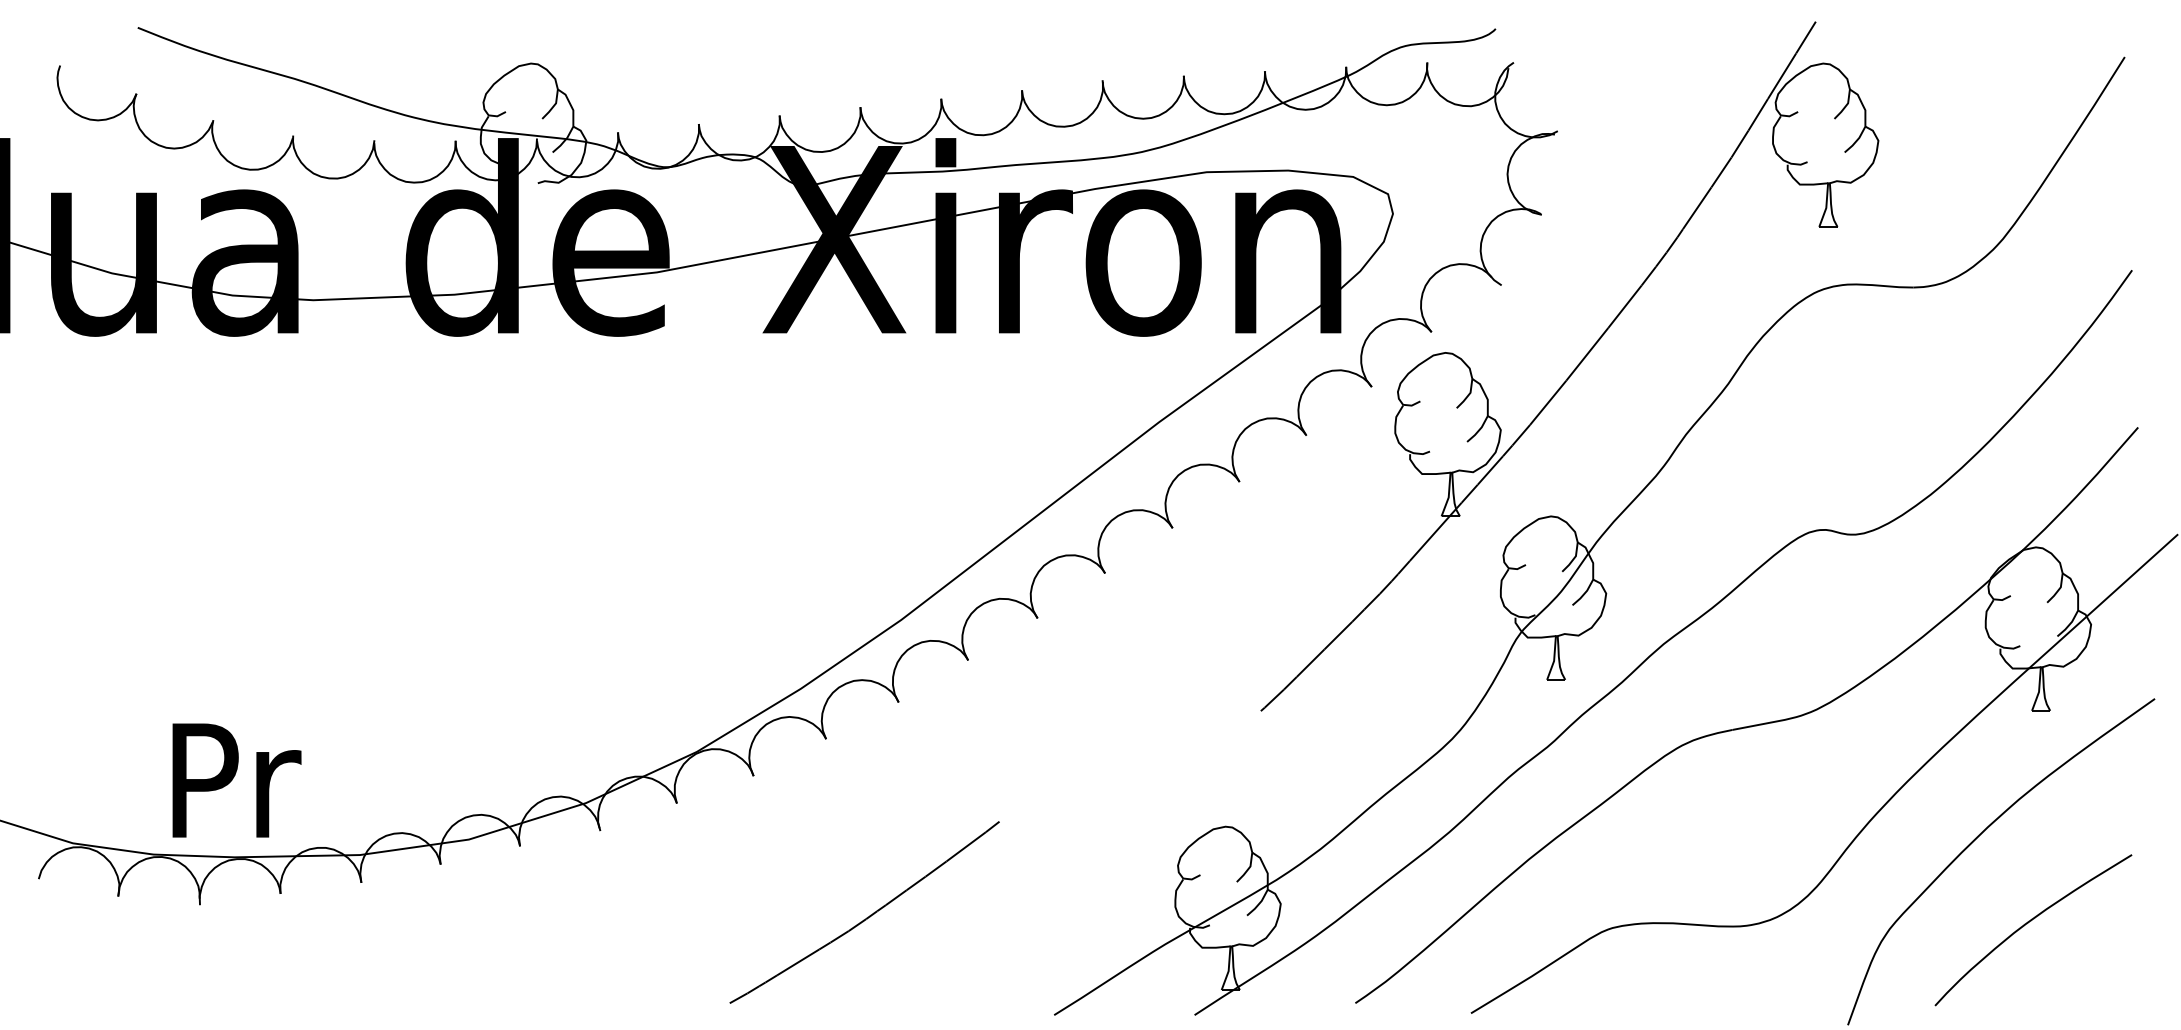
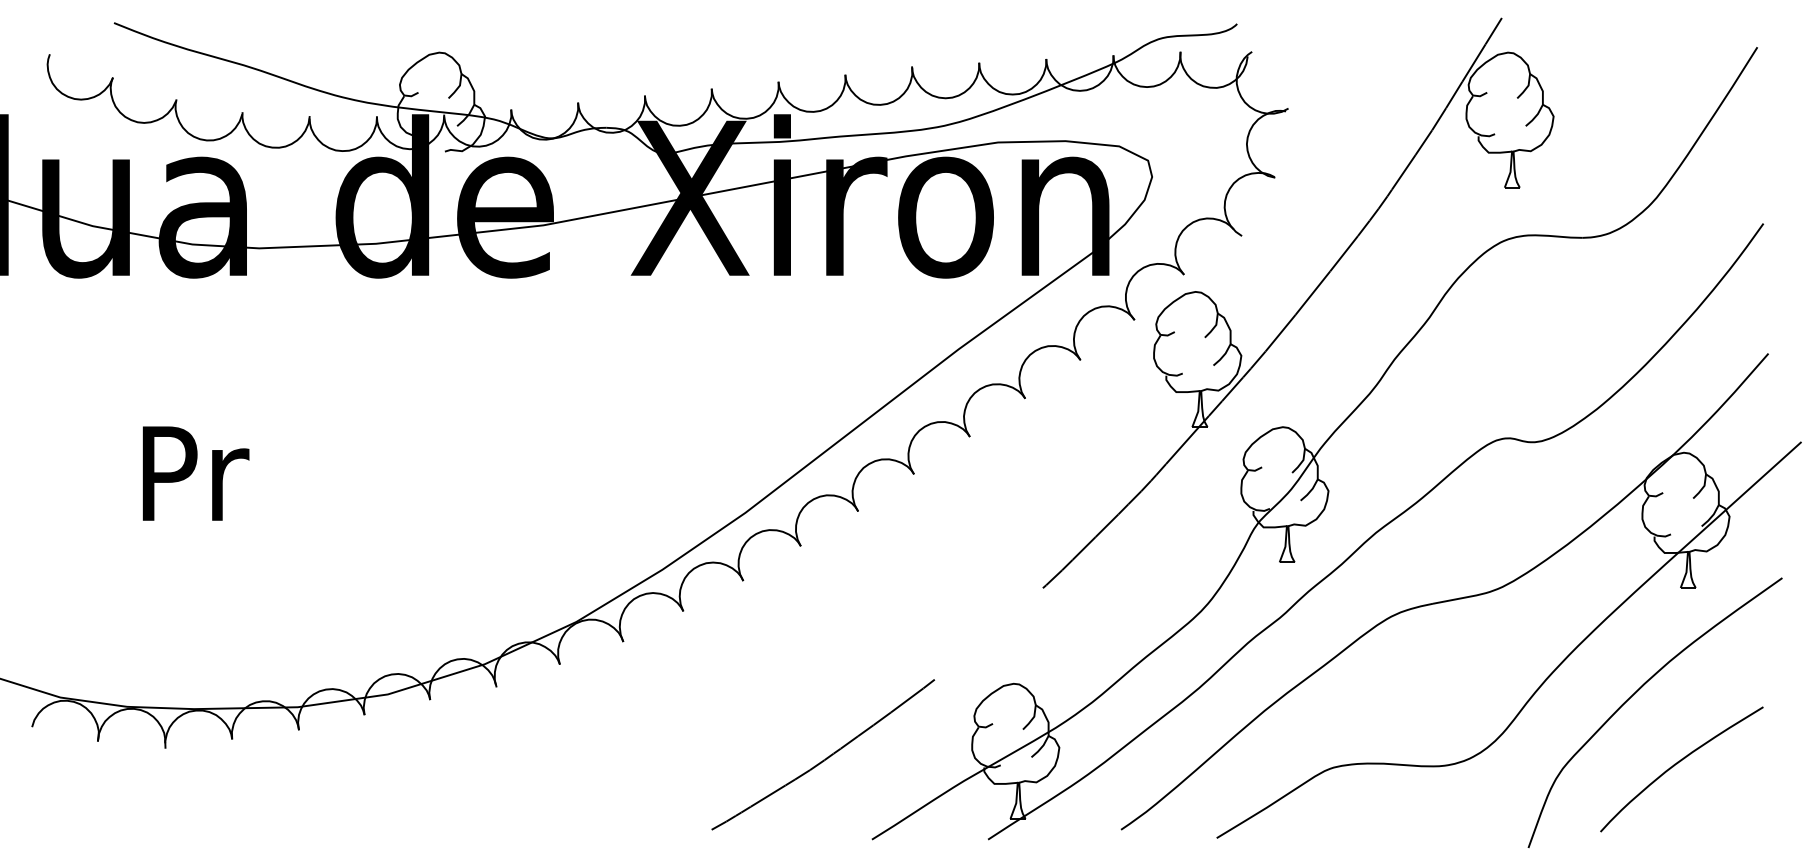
text: (236, 780) -> (195, 473), moved
curve: (868, 915) -> (826, 757), moved

